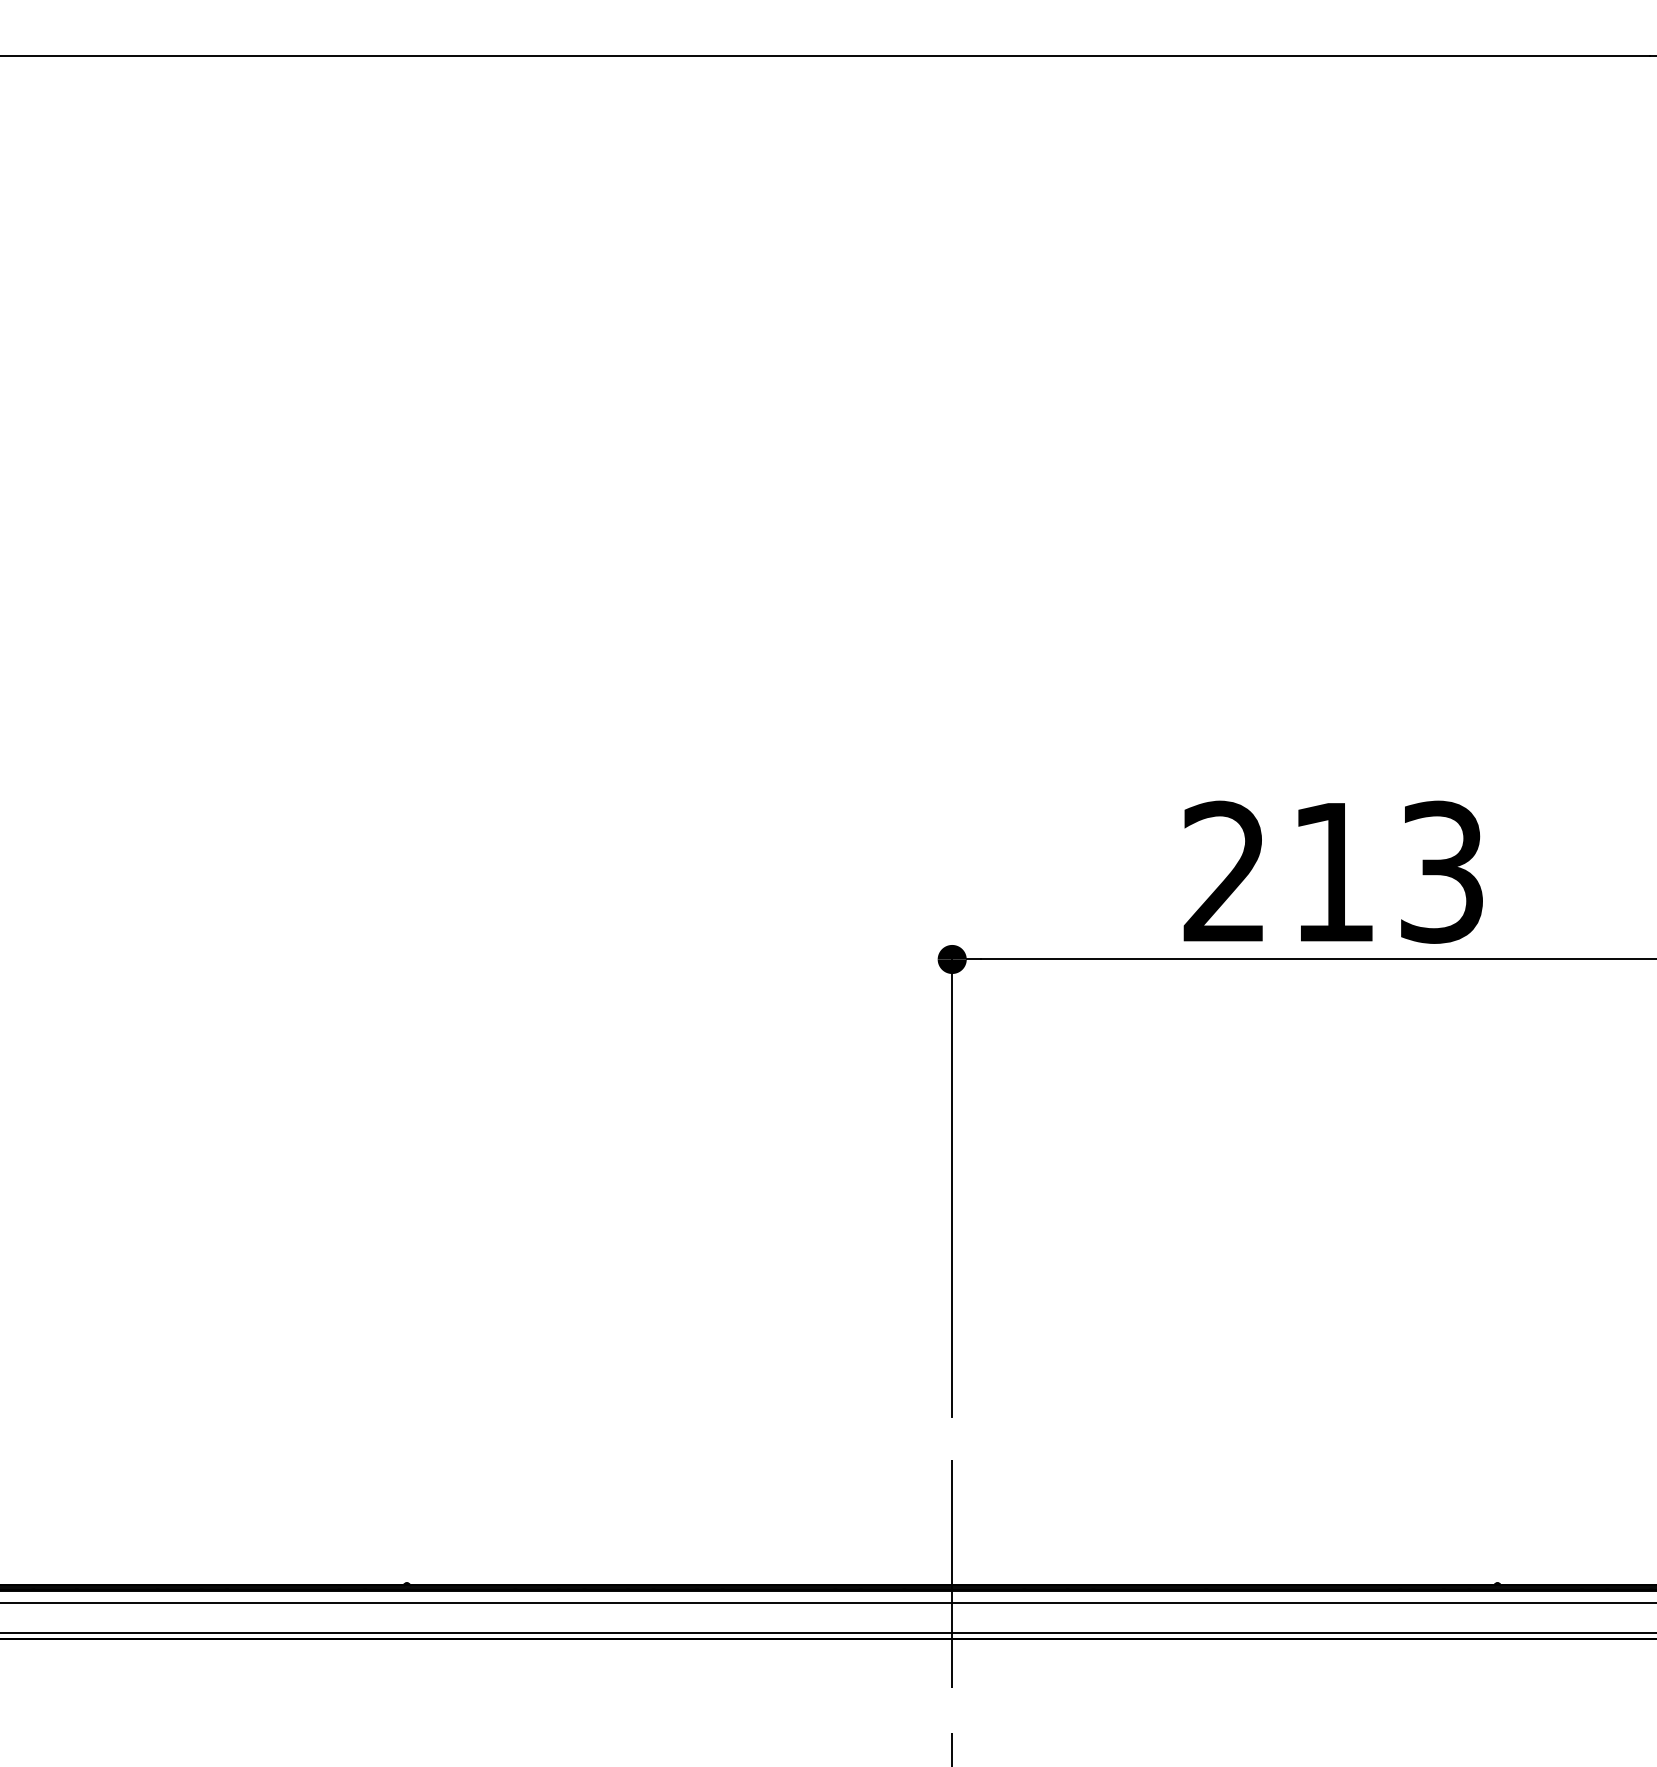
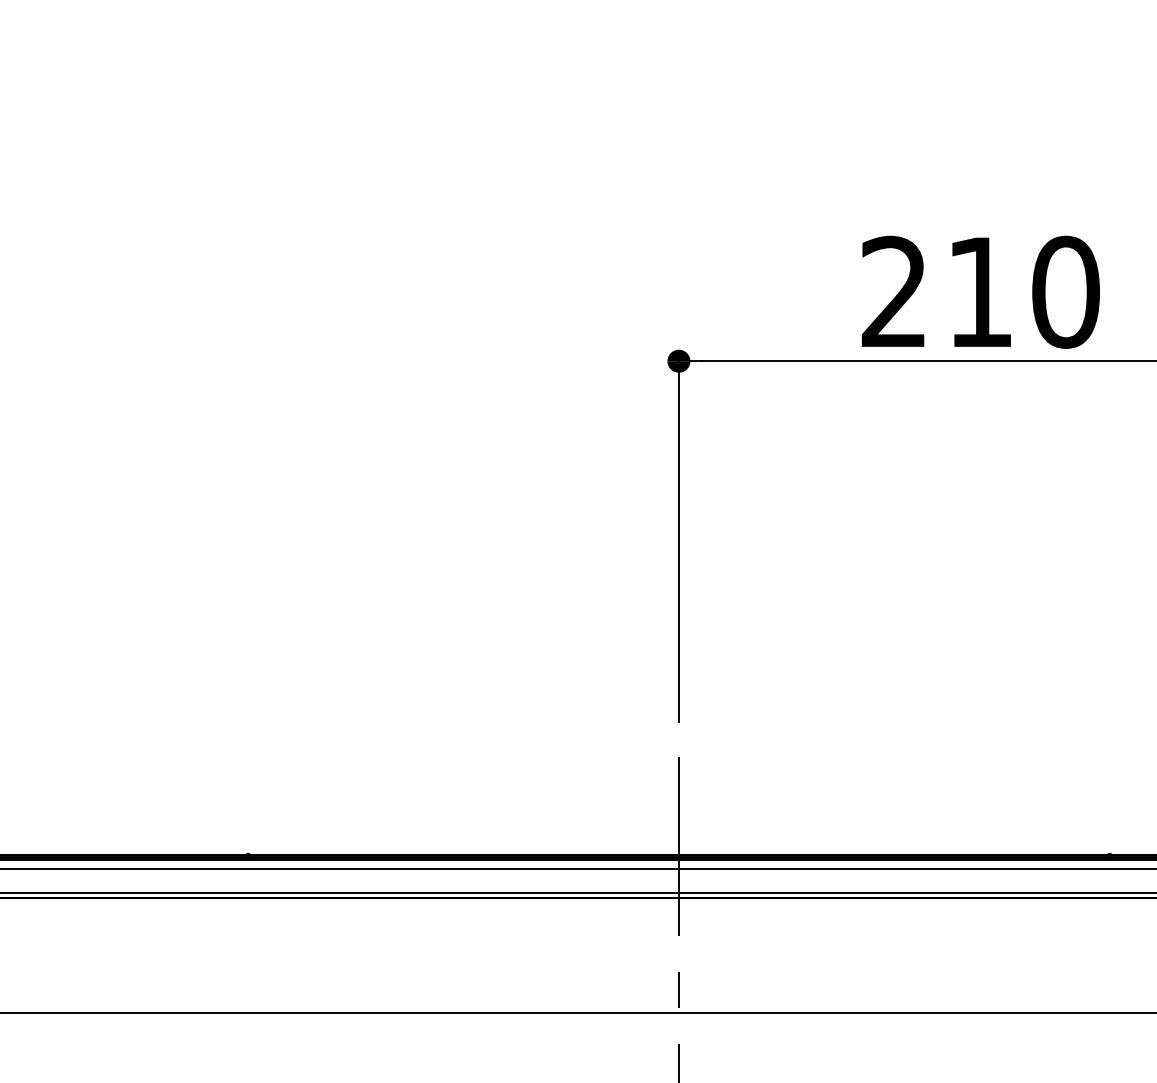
text: (1442, 871) -> (1066, 291), 213 -> 210

